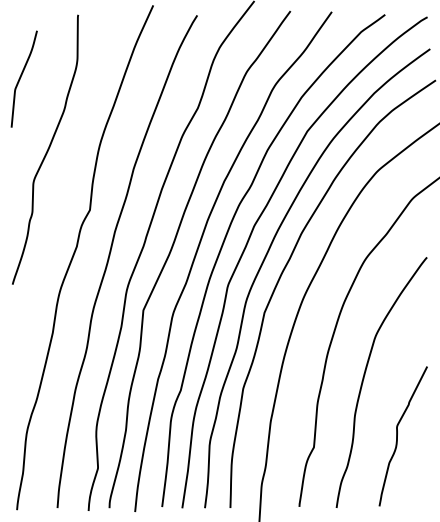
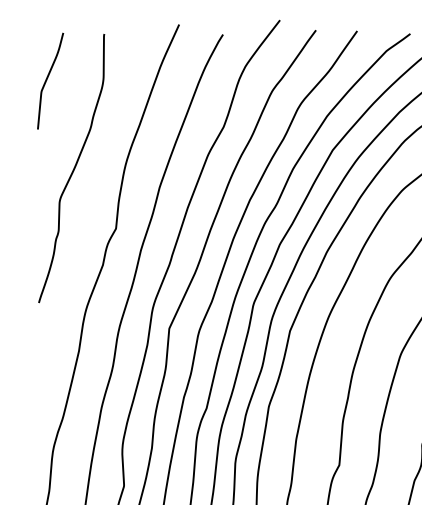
curve: (21, 77) -> (47, 79), moved

